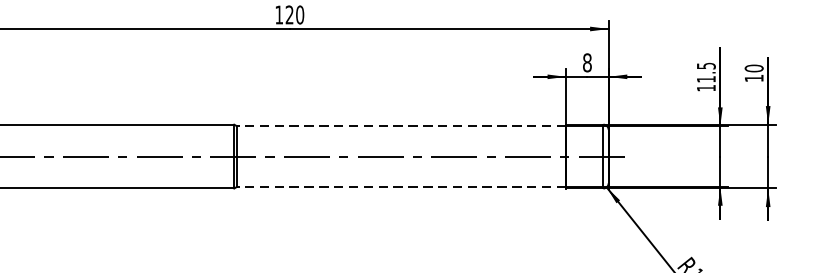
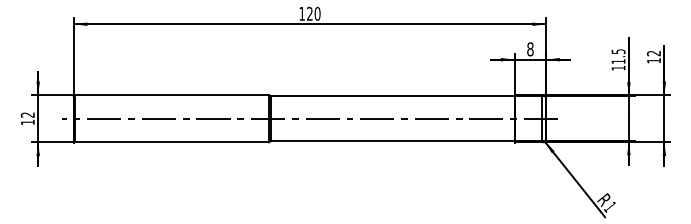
text: (754, 68) -> (654, 53), 10 -> 12
line: (401, 126) -> (392, 96), dashed -> solid
line: (401, 187) -> (392, 141), dashed -> solid

